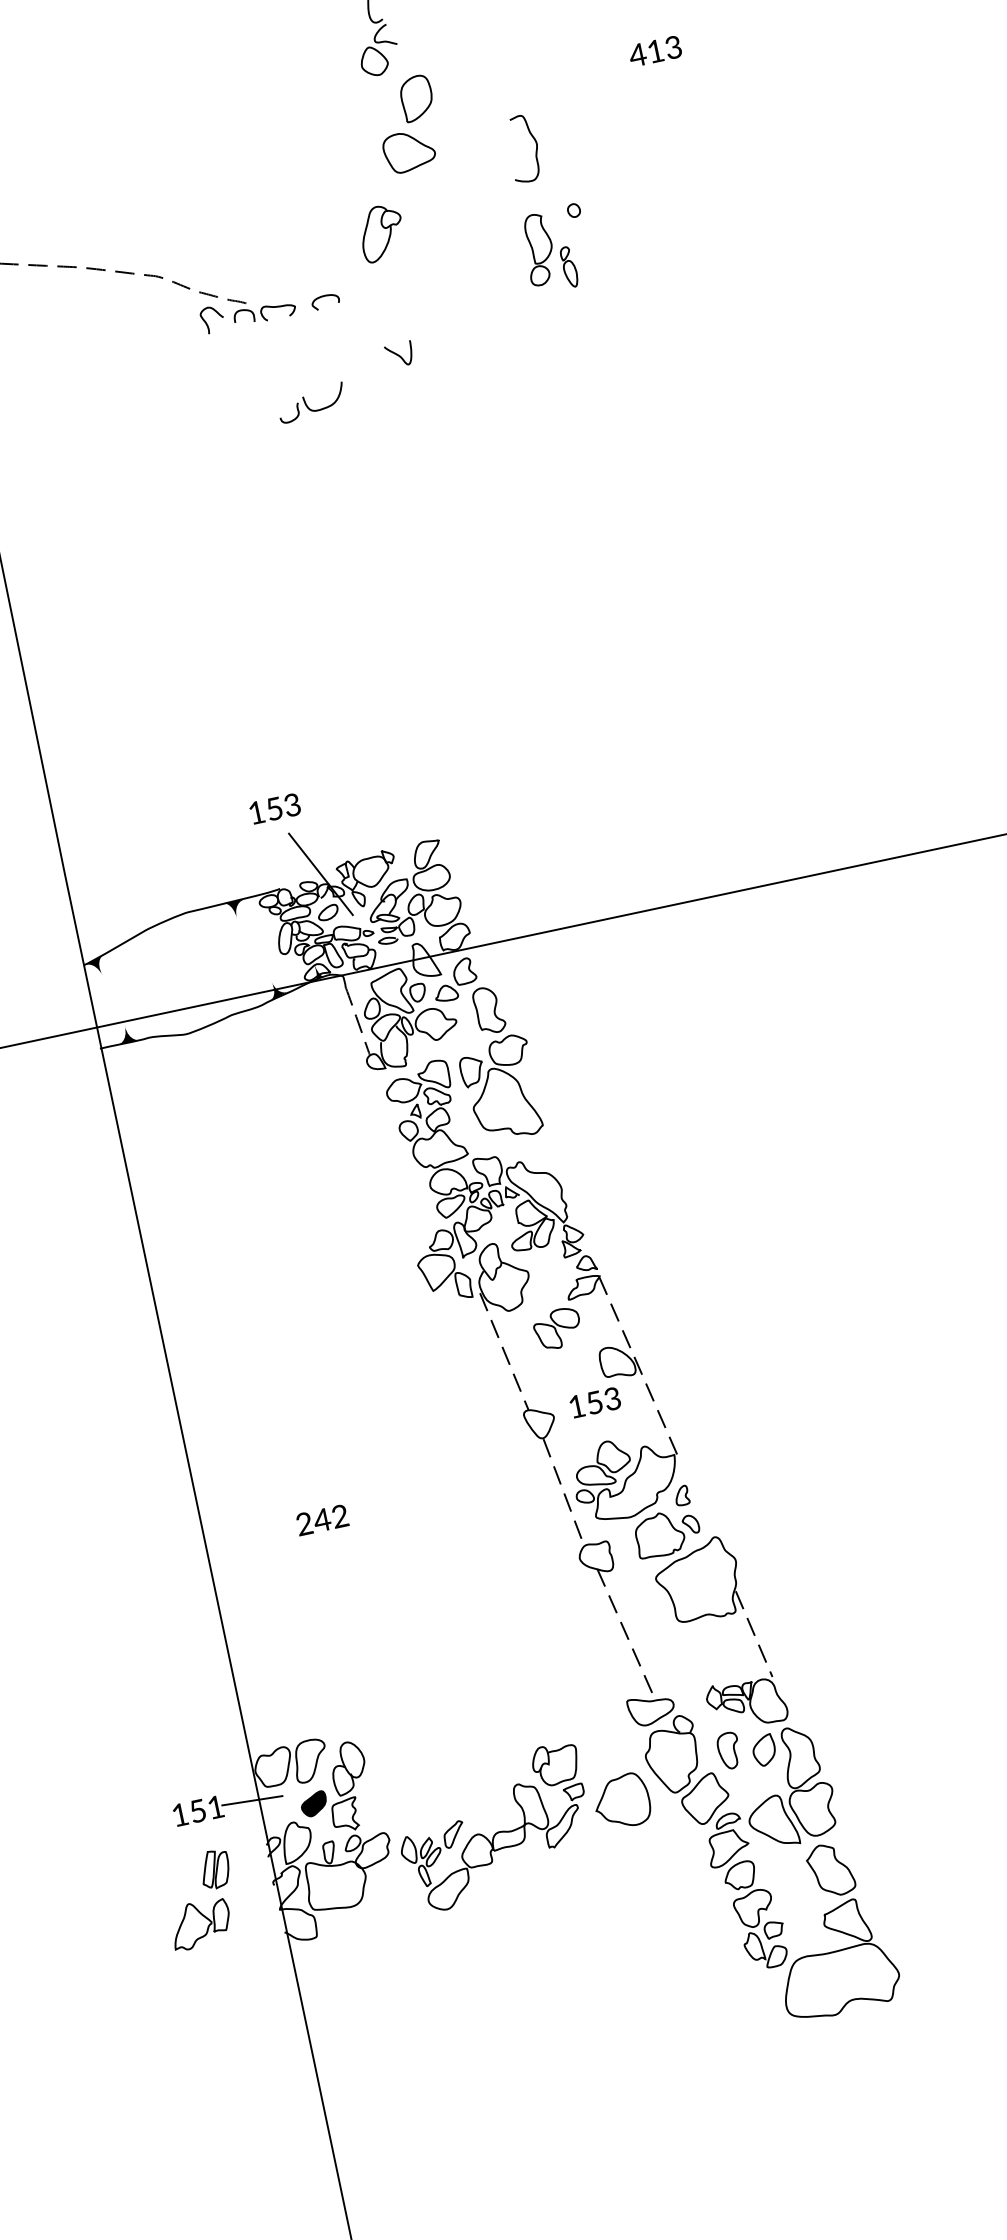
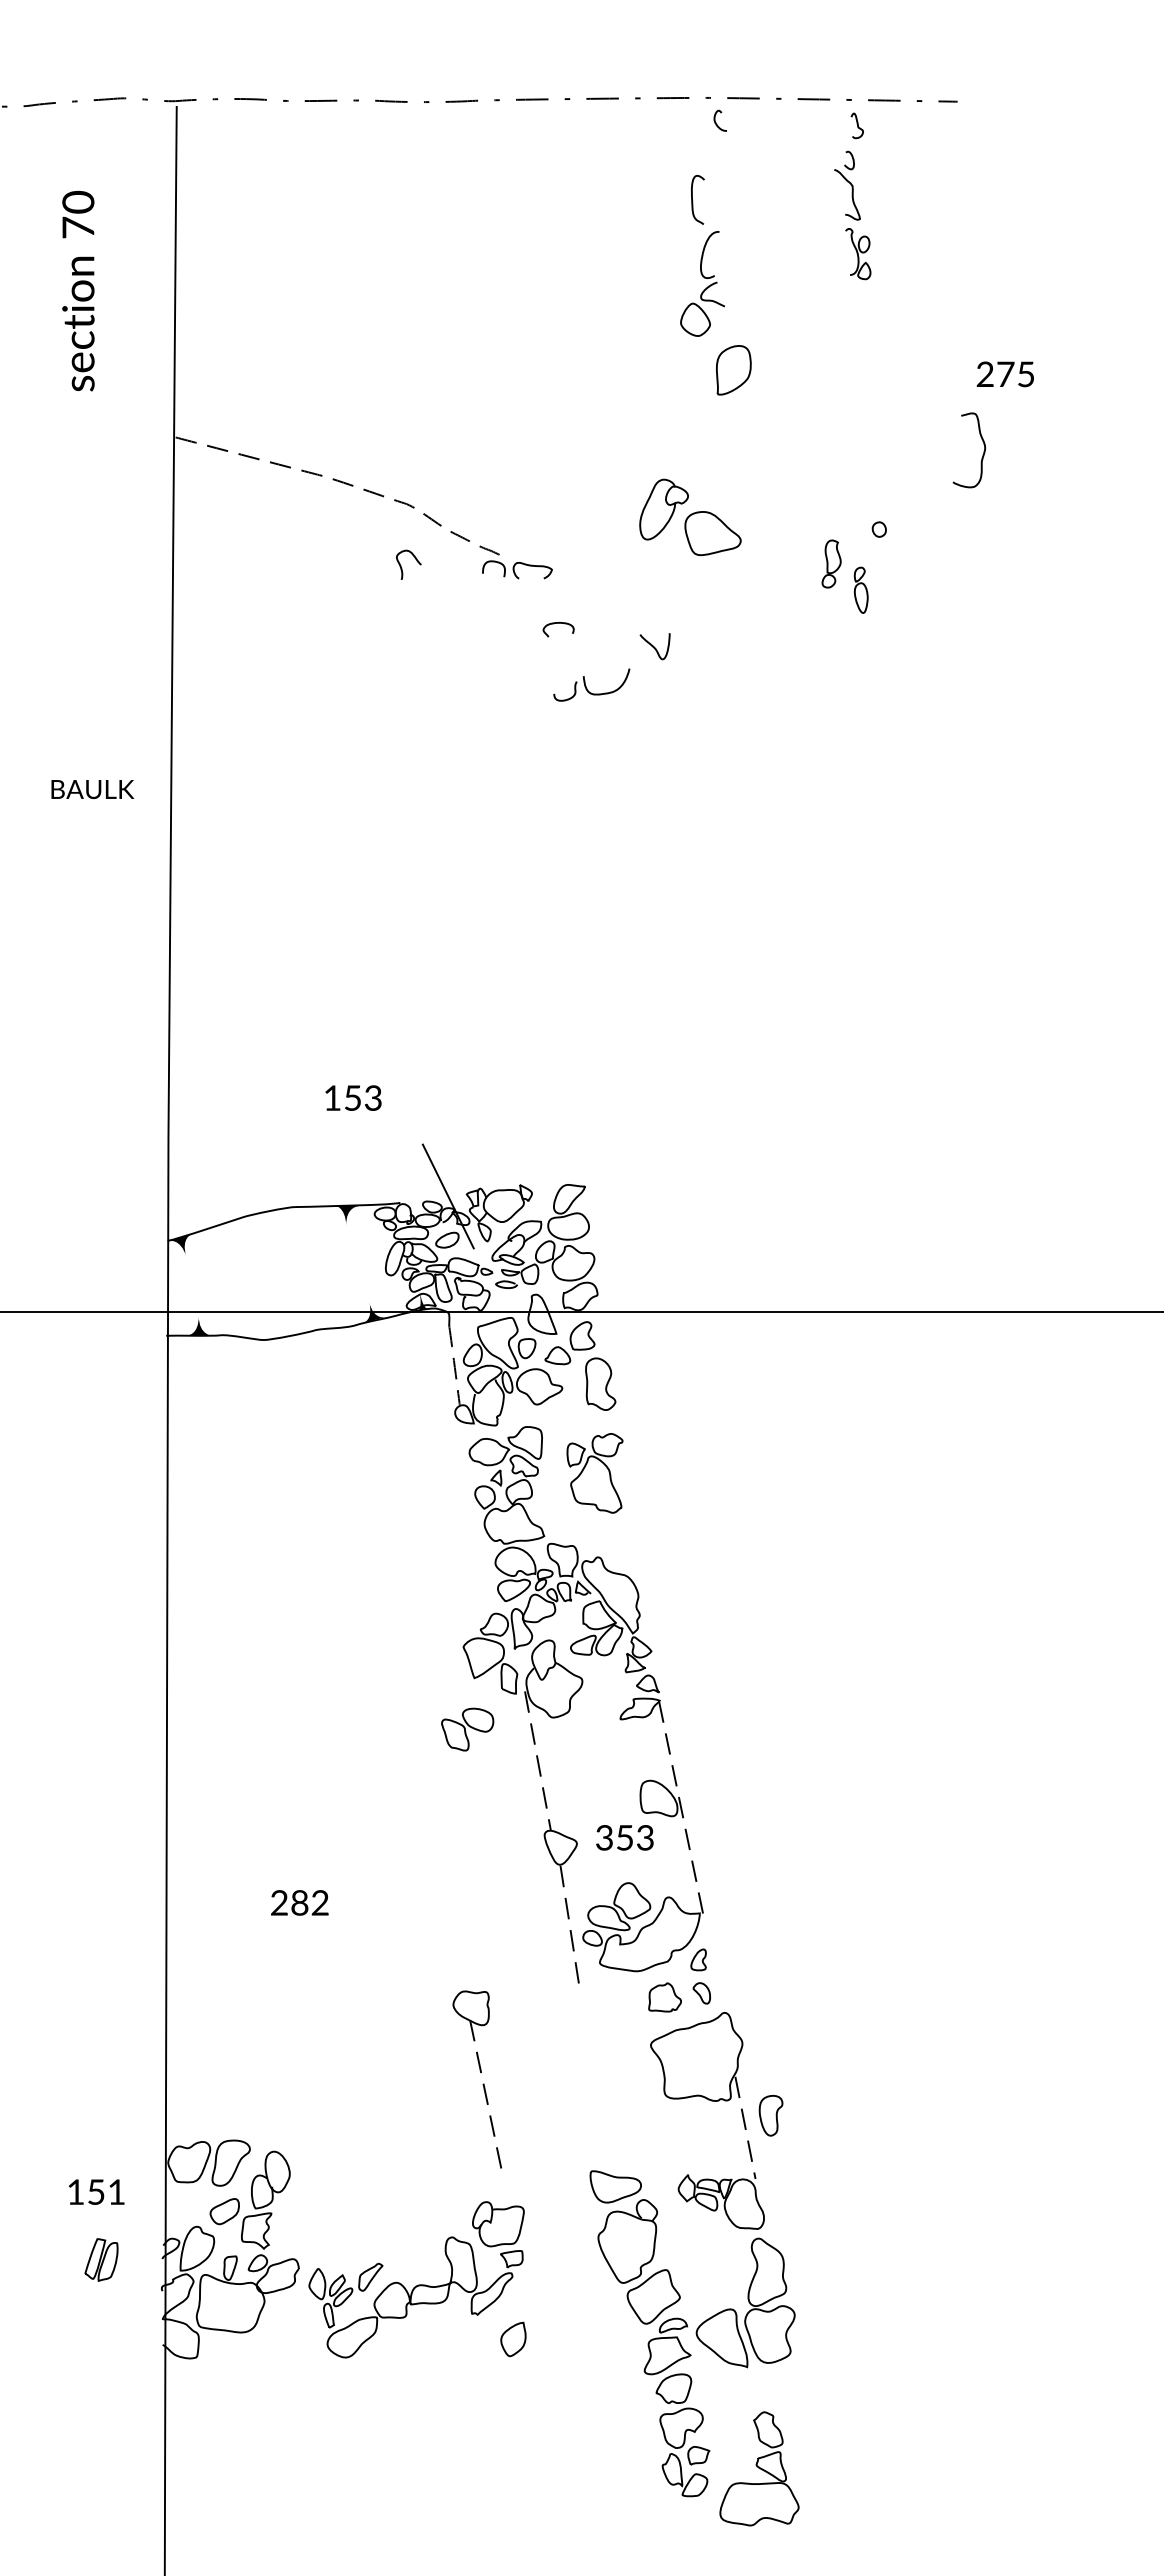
text: (654, 51) -> (1004, 374), 413 -> 275
curve: (535, 150) -> (982, 454), moved
part: (408, 151) -> (712, 533), moved
part: (538, 249) -> (831, 563), size x0.6
curve: (324, 296) -> (558, 623), moved
curve: (206, 321) -> (401, 565), moved
part: (311, 402) -> (591, 684), moved
text: (274, 808) -> (353, 1097), moved
part: (500, 1089) -> (594, 1473), size x0.7
part: (557, 1328) -> (467, 1729), moved
text: (576, 1406) -> (604, 1837), 153 -> 353
text: (321, 1519) -> (299, 1902), 242 -> 282
part: (659, 1535) -> (664, 1997), size x0.6
part: (616, 1613) -> (480, 2073), moved
part: (728, 1750) -> (770, 2115), moved
part: (764, 1750) -> (513, 2339), moved
line: (252, 1800) -> (158, 2193), removed
part: (622, 1800) -> (562, 2279), removed
fill: (313, 1804) -> (224, 2211), removed
part: (200, 1924) -> (72, 2316), removed
part: (829, 1929) -> (759, 2468), size x0.6

